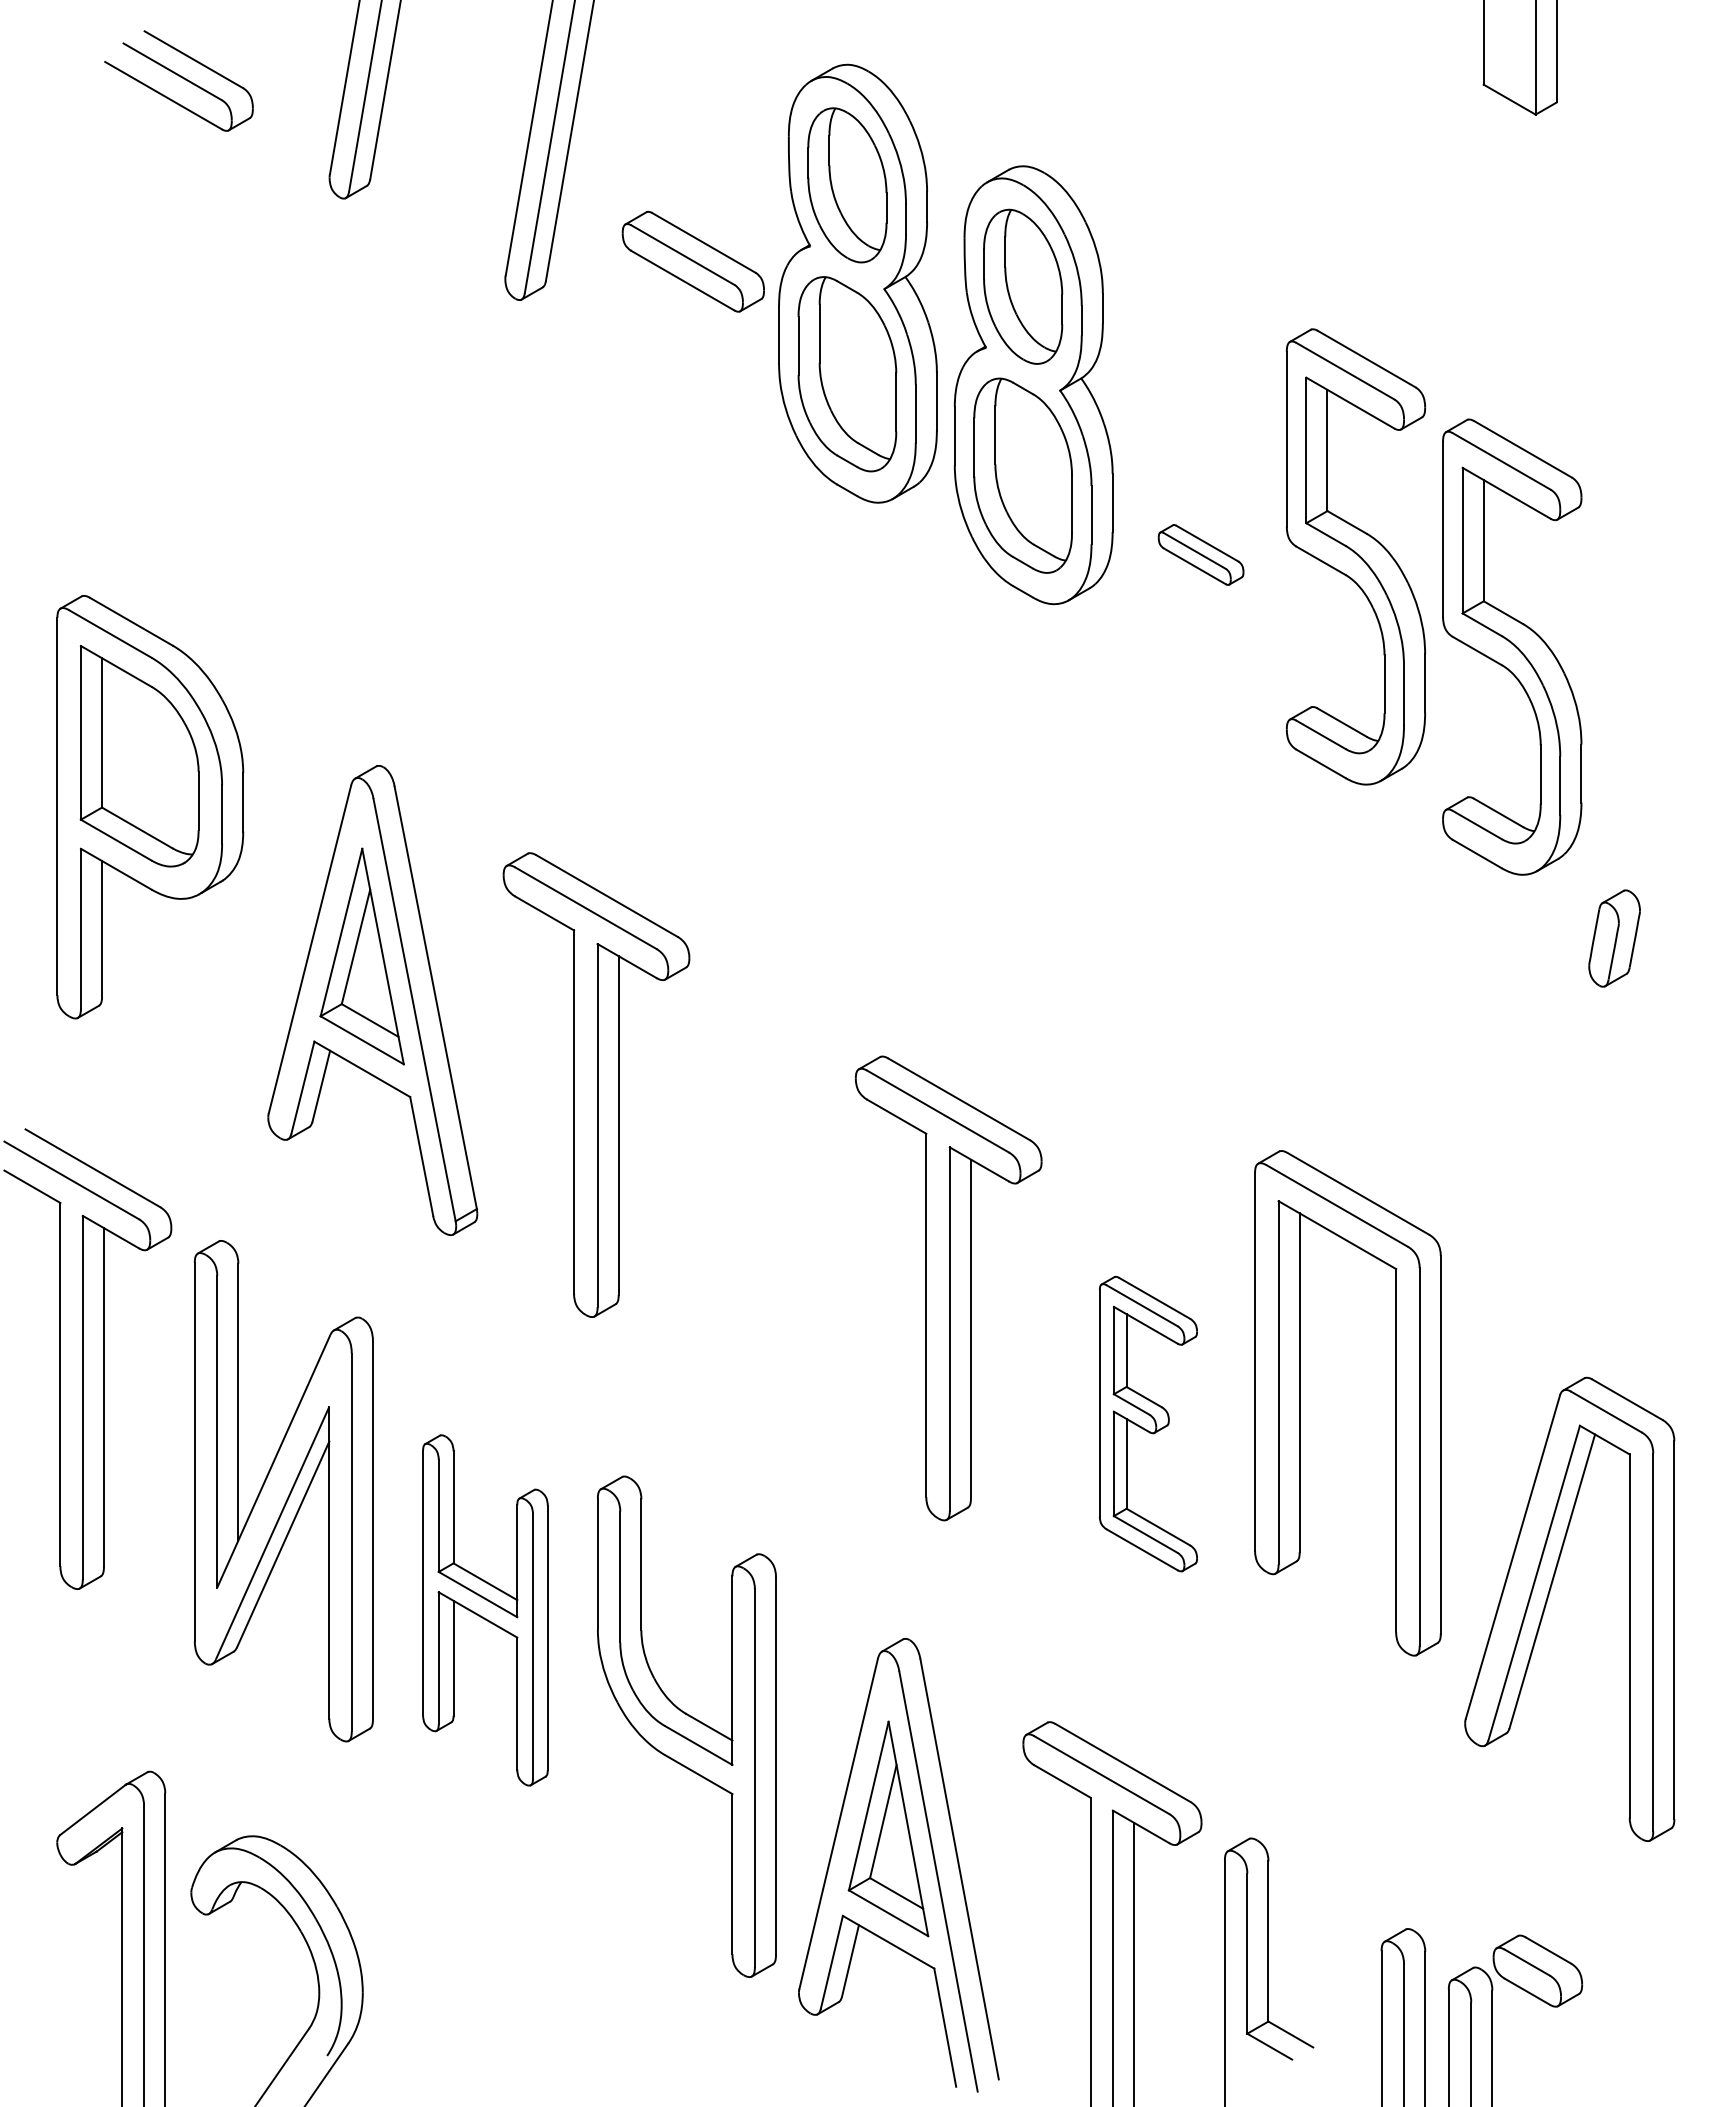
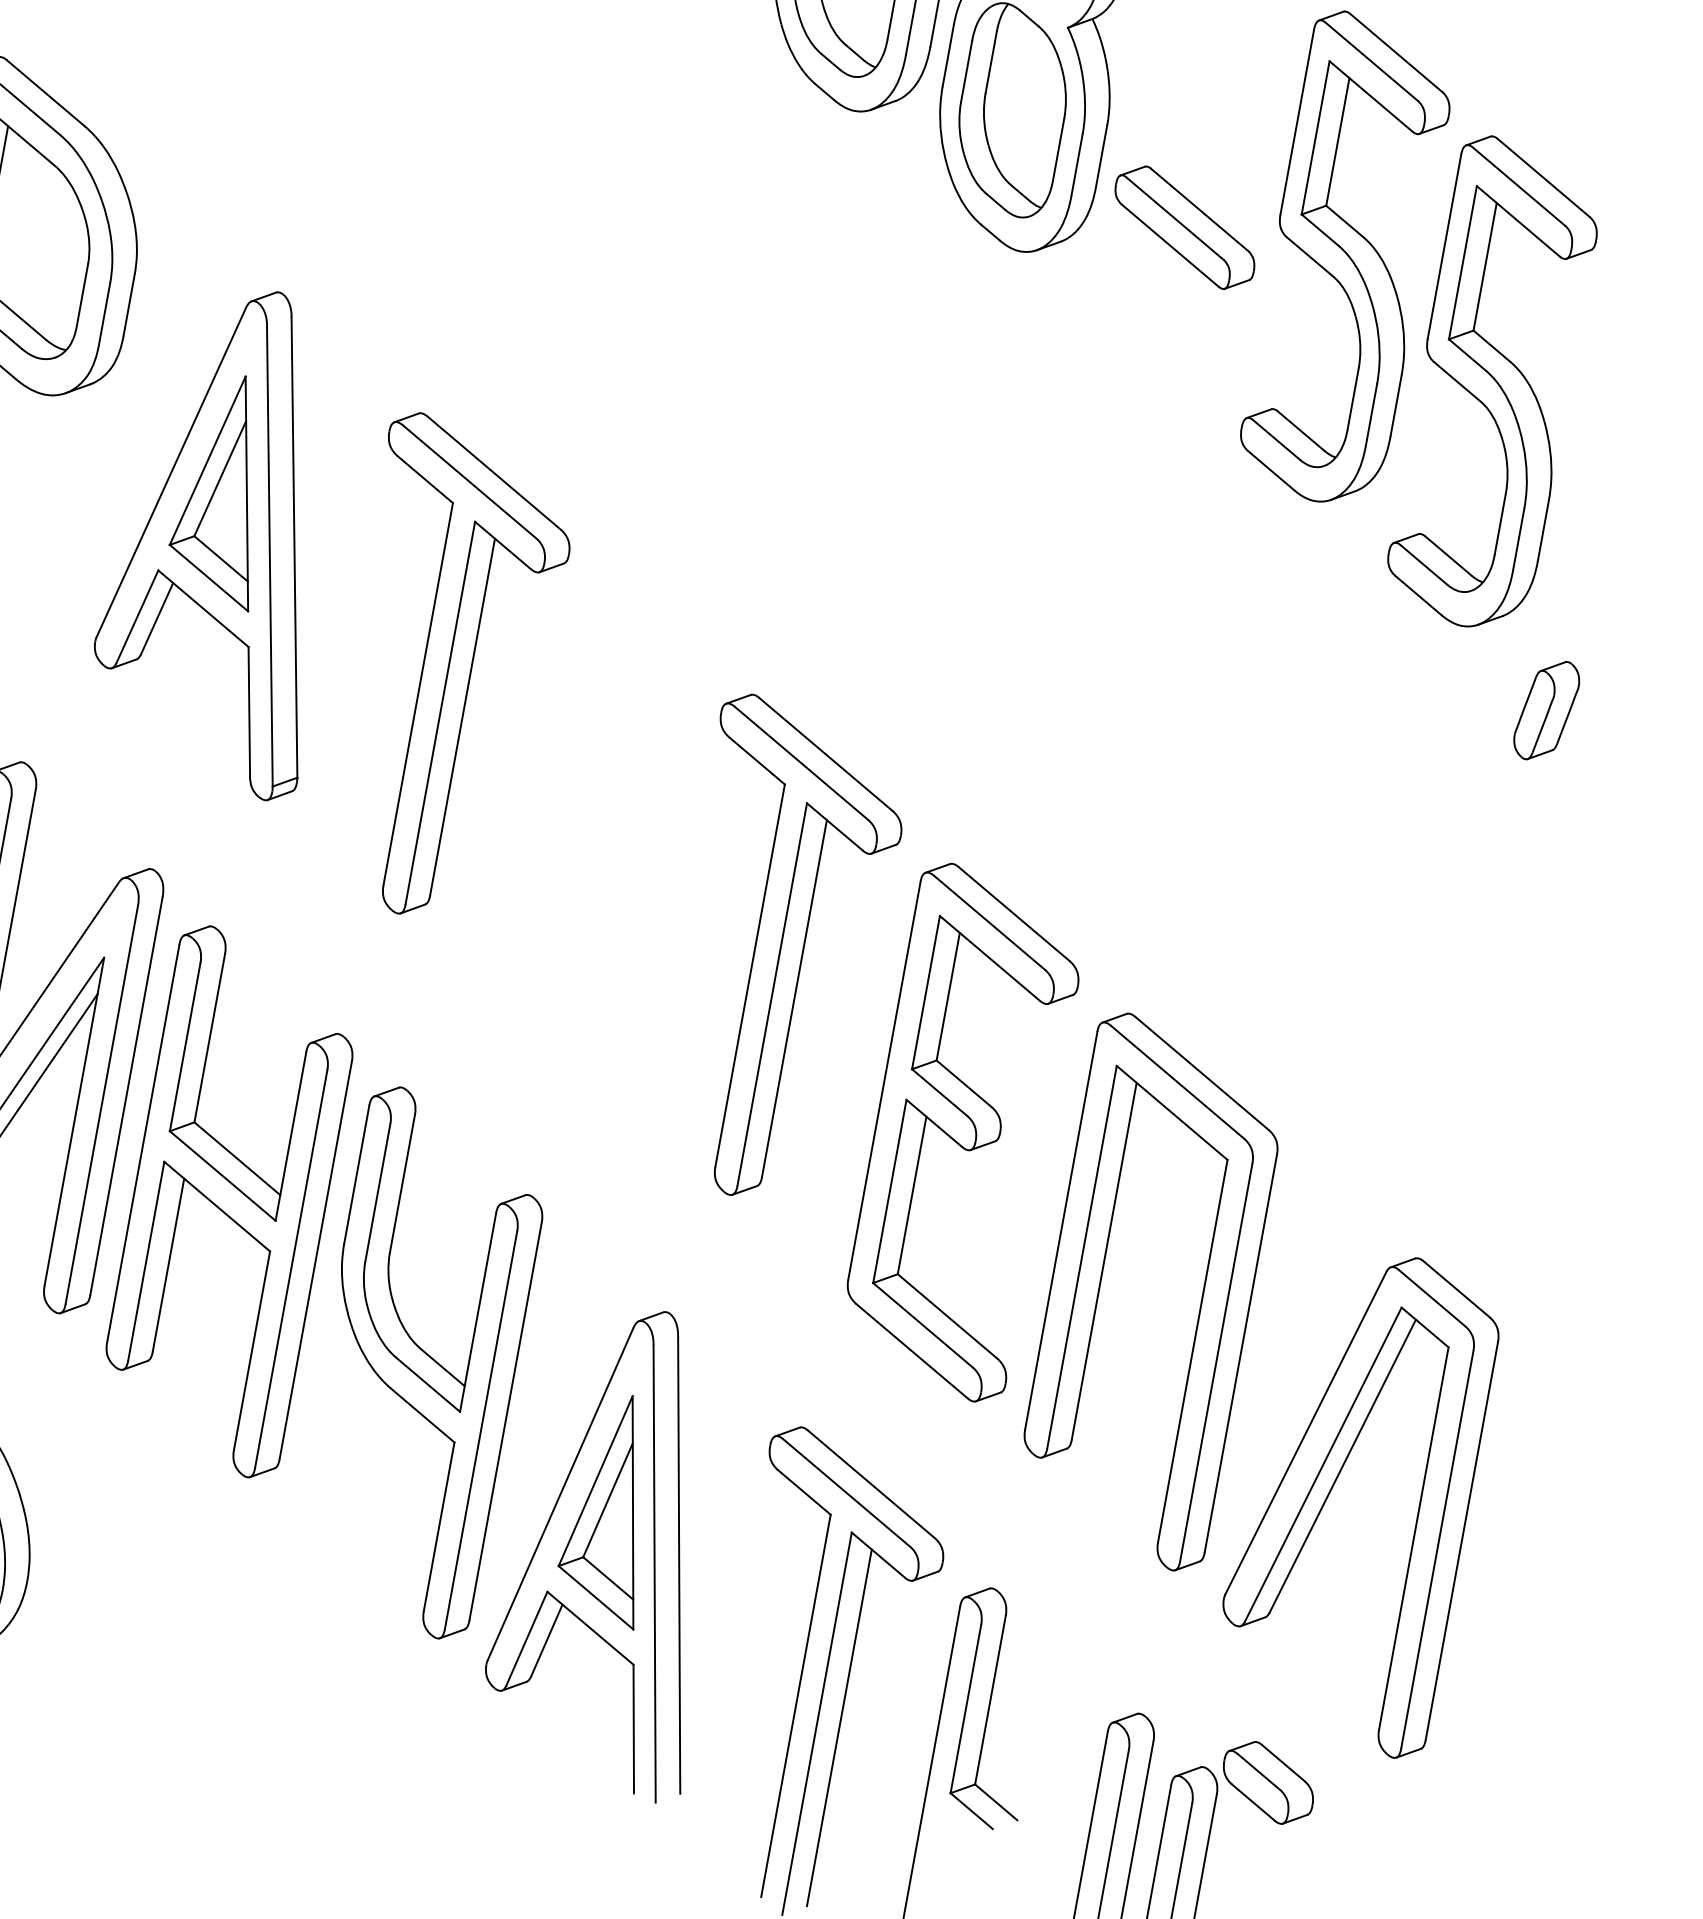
part: (1200, 554) -> (1184, 227), size x1.67
part: (1300, 1403) -> (1101, 1283), moved
part: (1148, 1423) -> (963, 1131), size x1.67
part: (1547, 1602) -> (1333, 1487), moved
part: (485, 1610) -> (229, 1201), size x1.43

